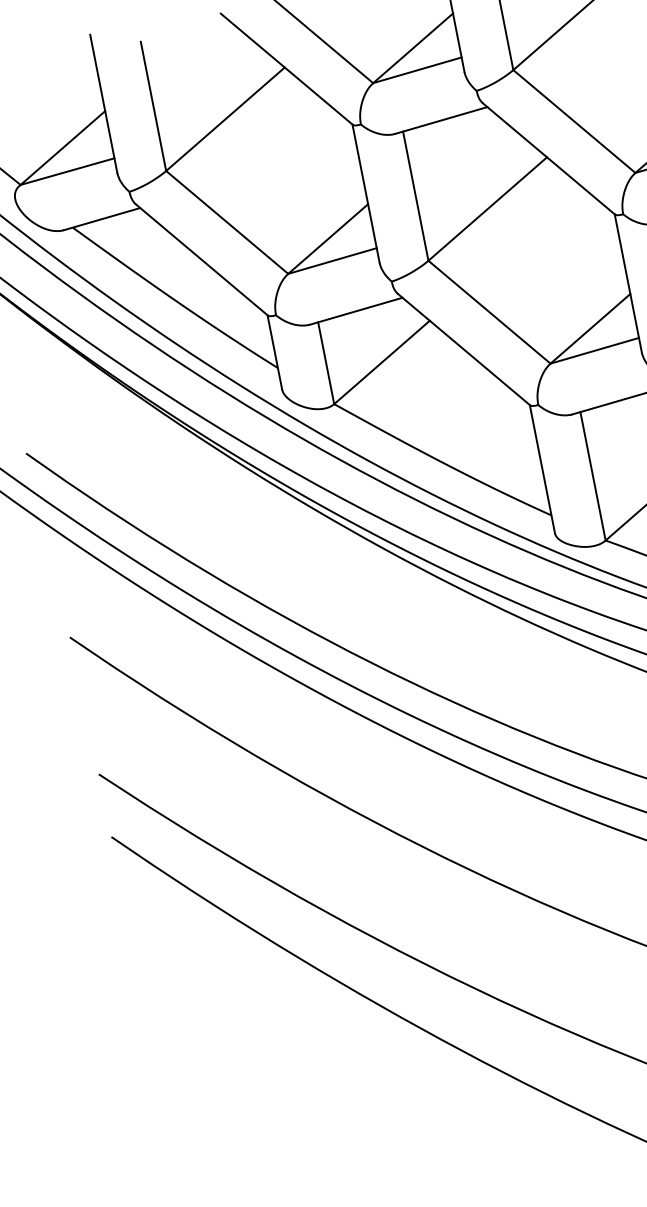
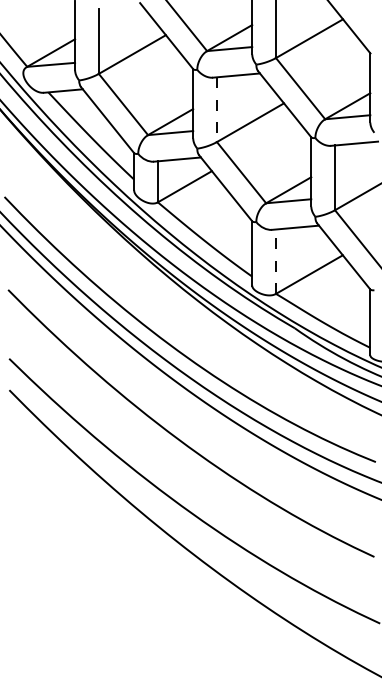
line: (415, 197) -> (216, 110), solid -> dashed
line: (593, 475) -> (276, 261), solid -> dashed

